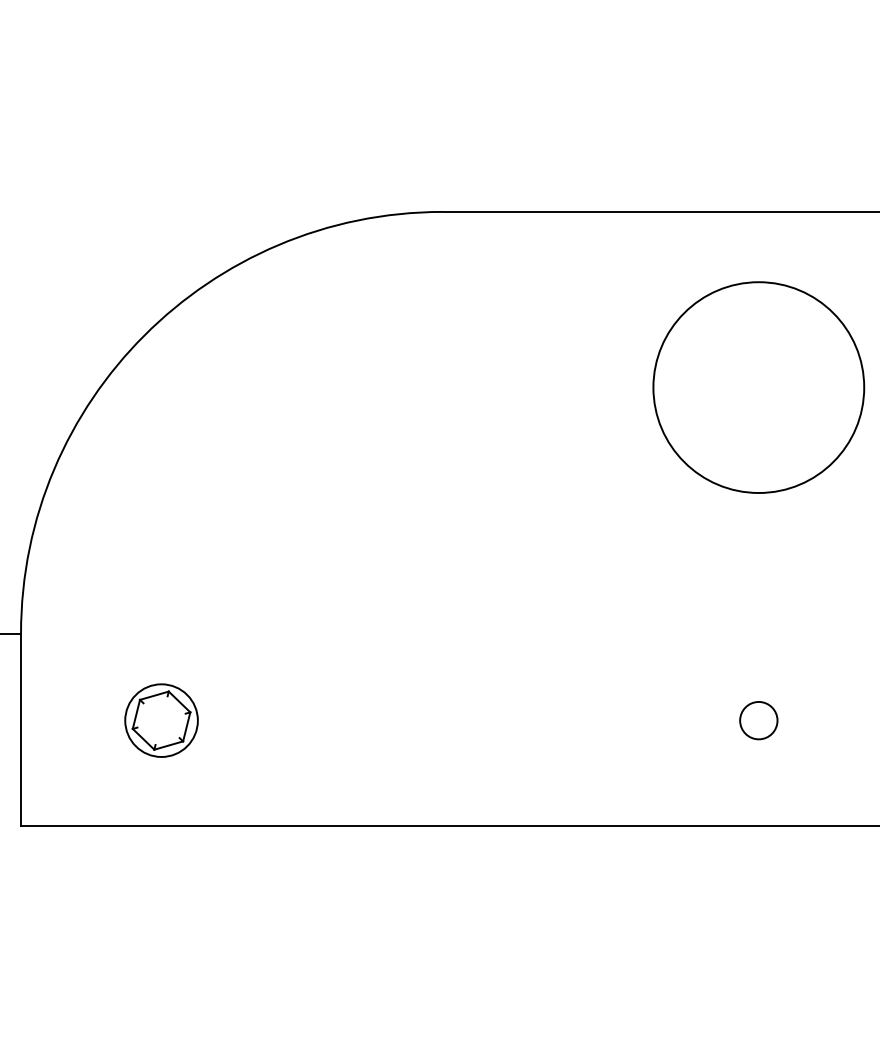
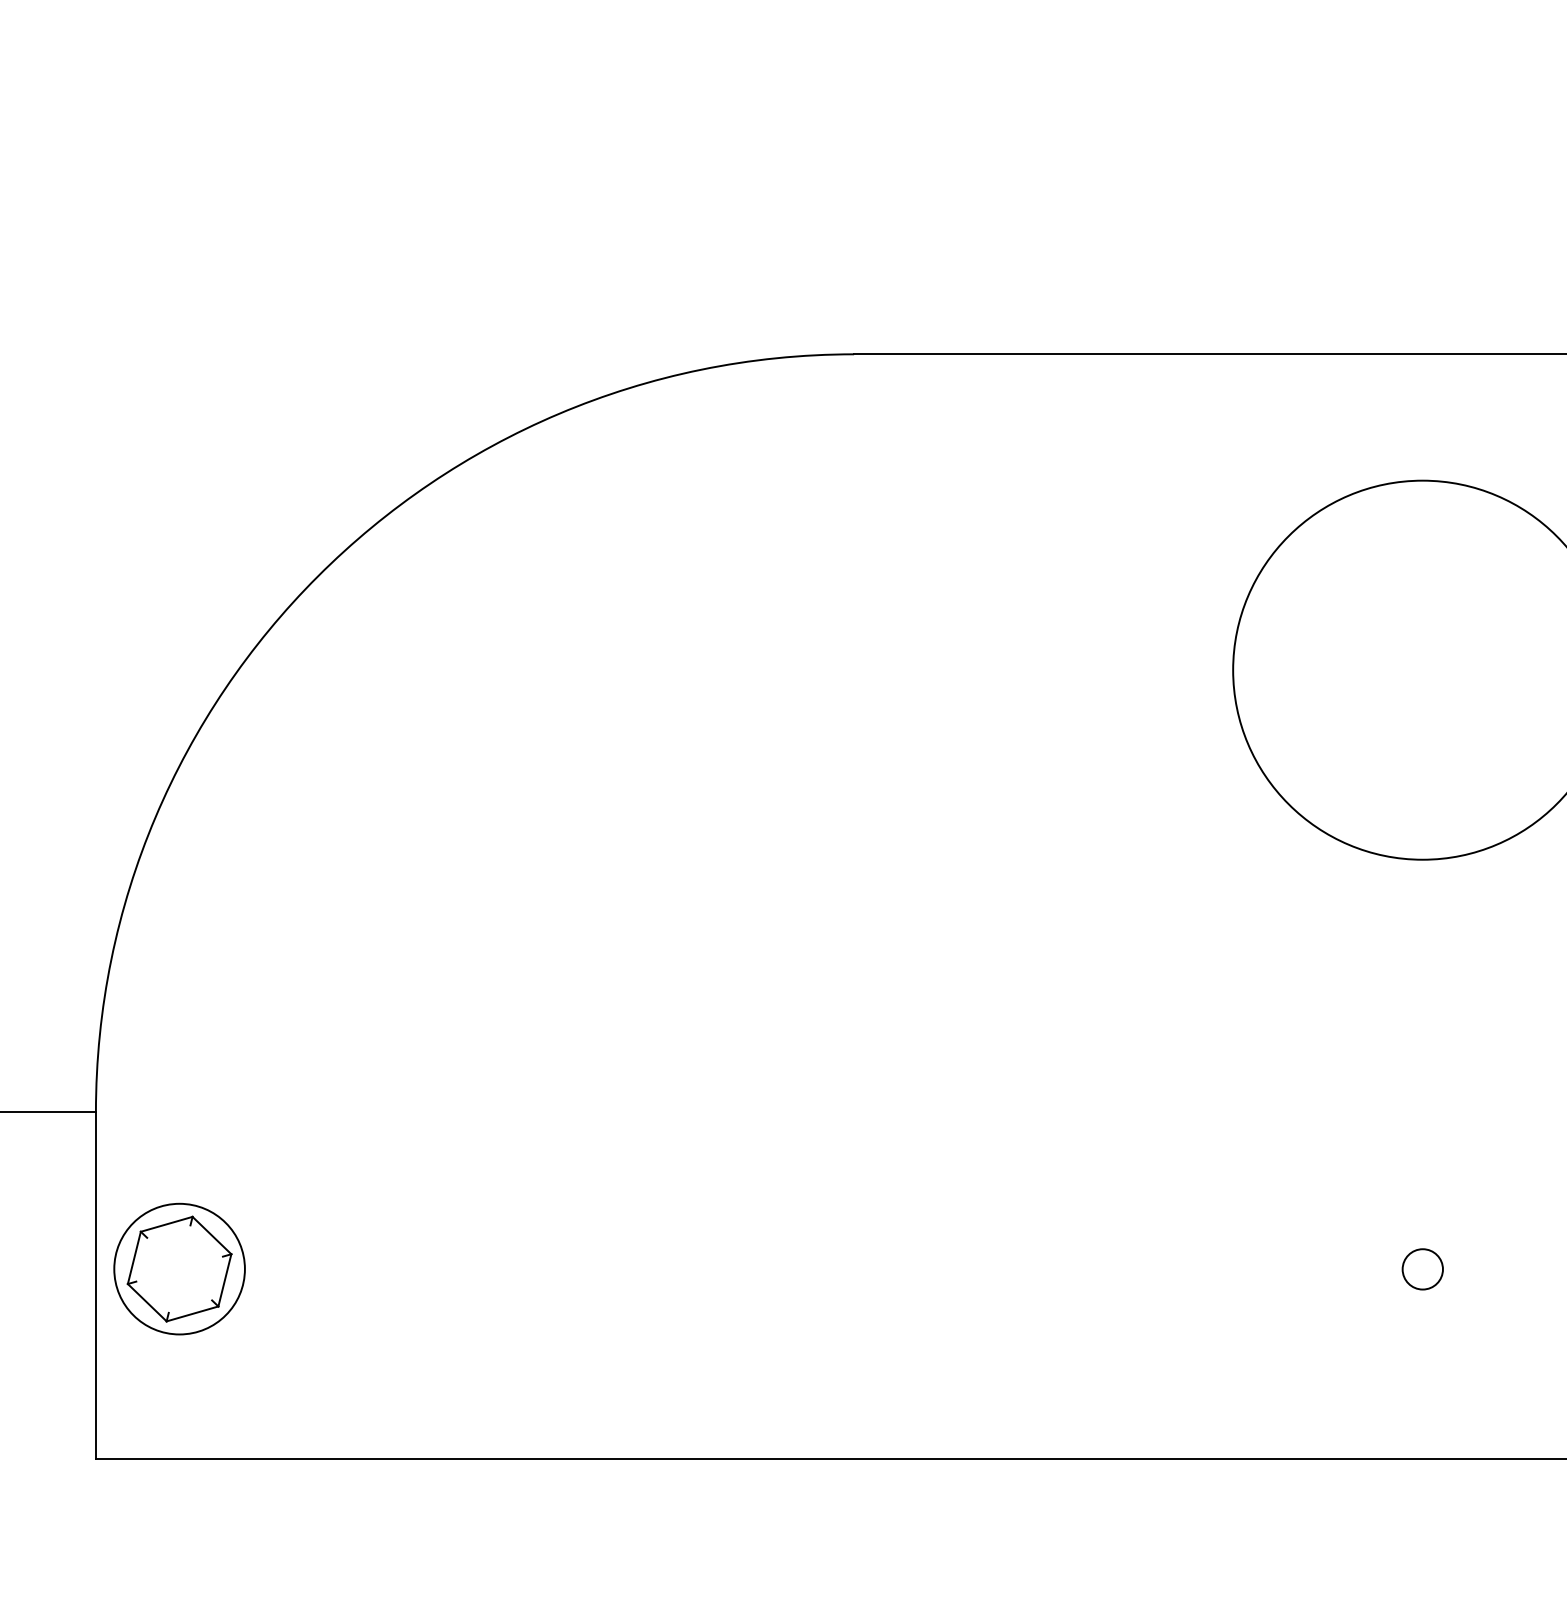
part: (161, 720) -> (179, 1268), moved
circle: (758, 720) -> (1422, 1268), size x0.6

